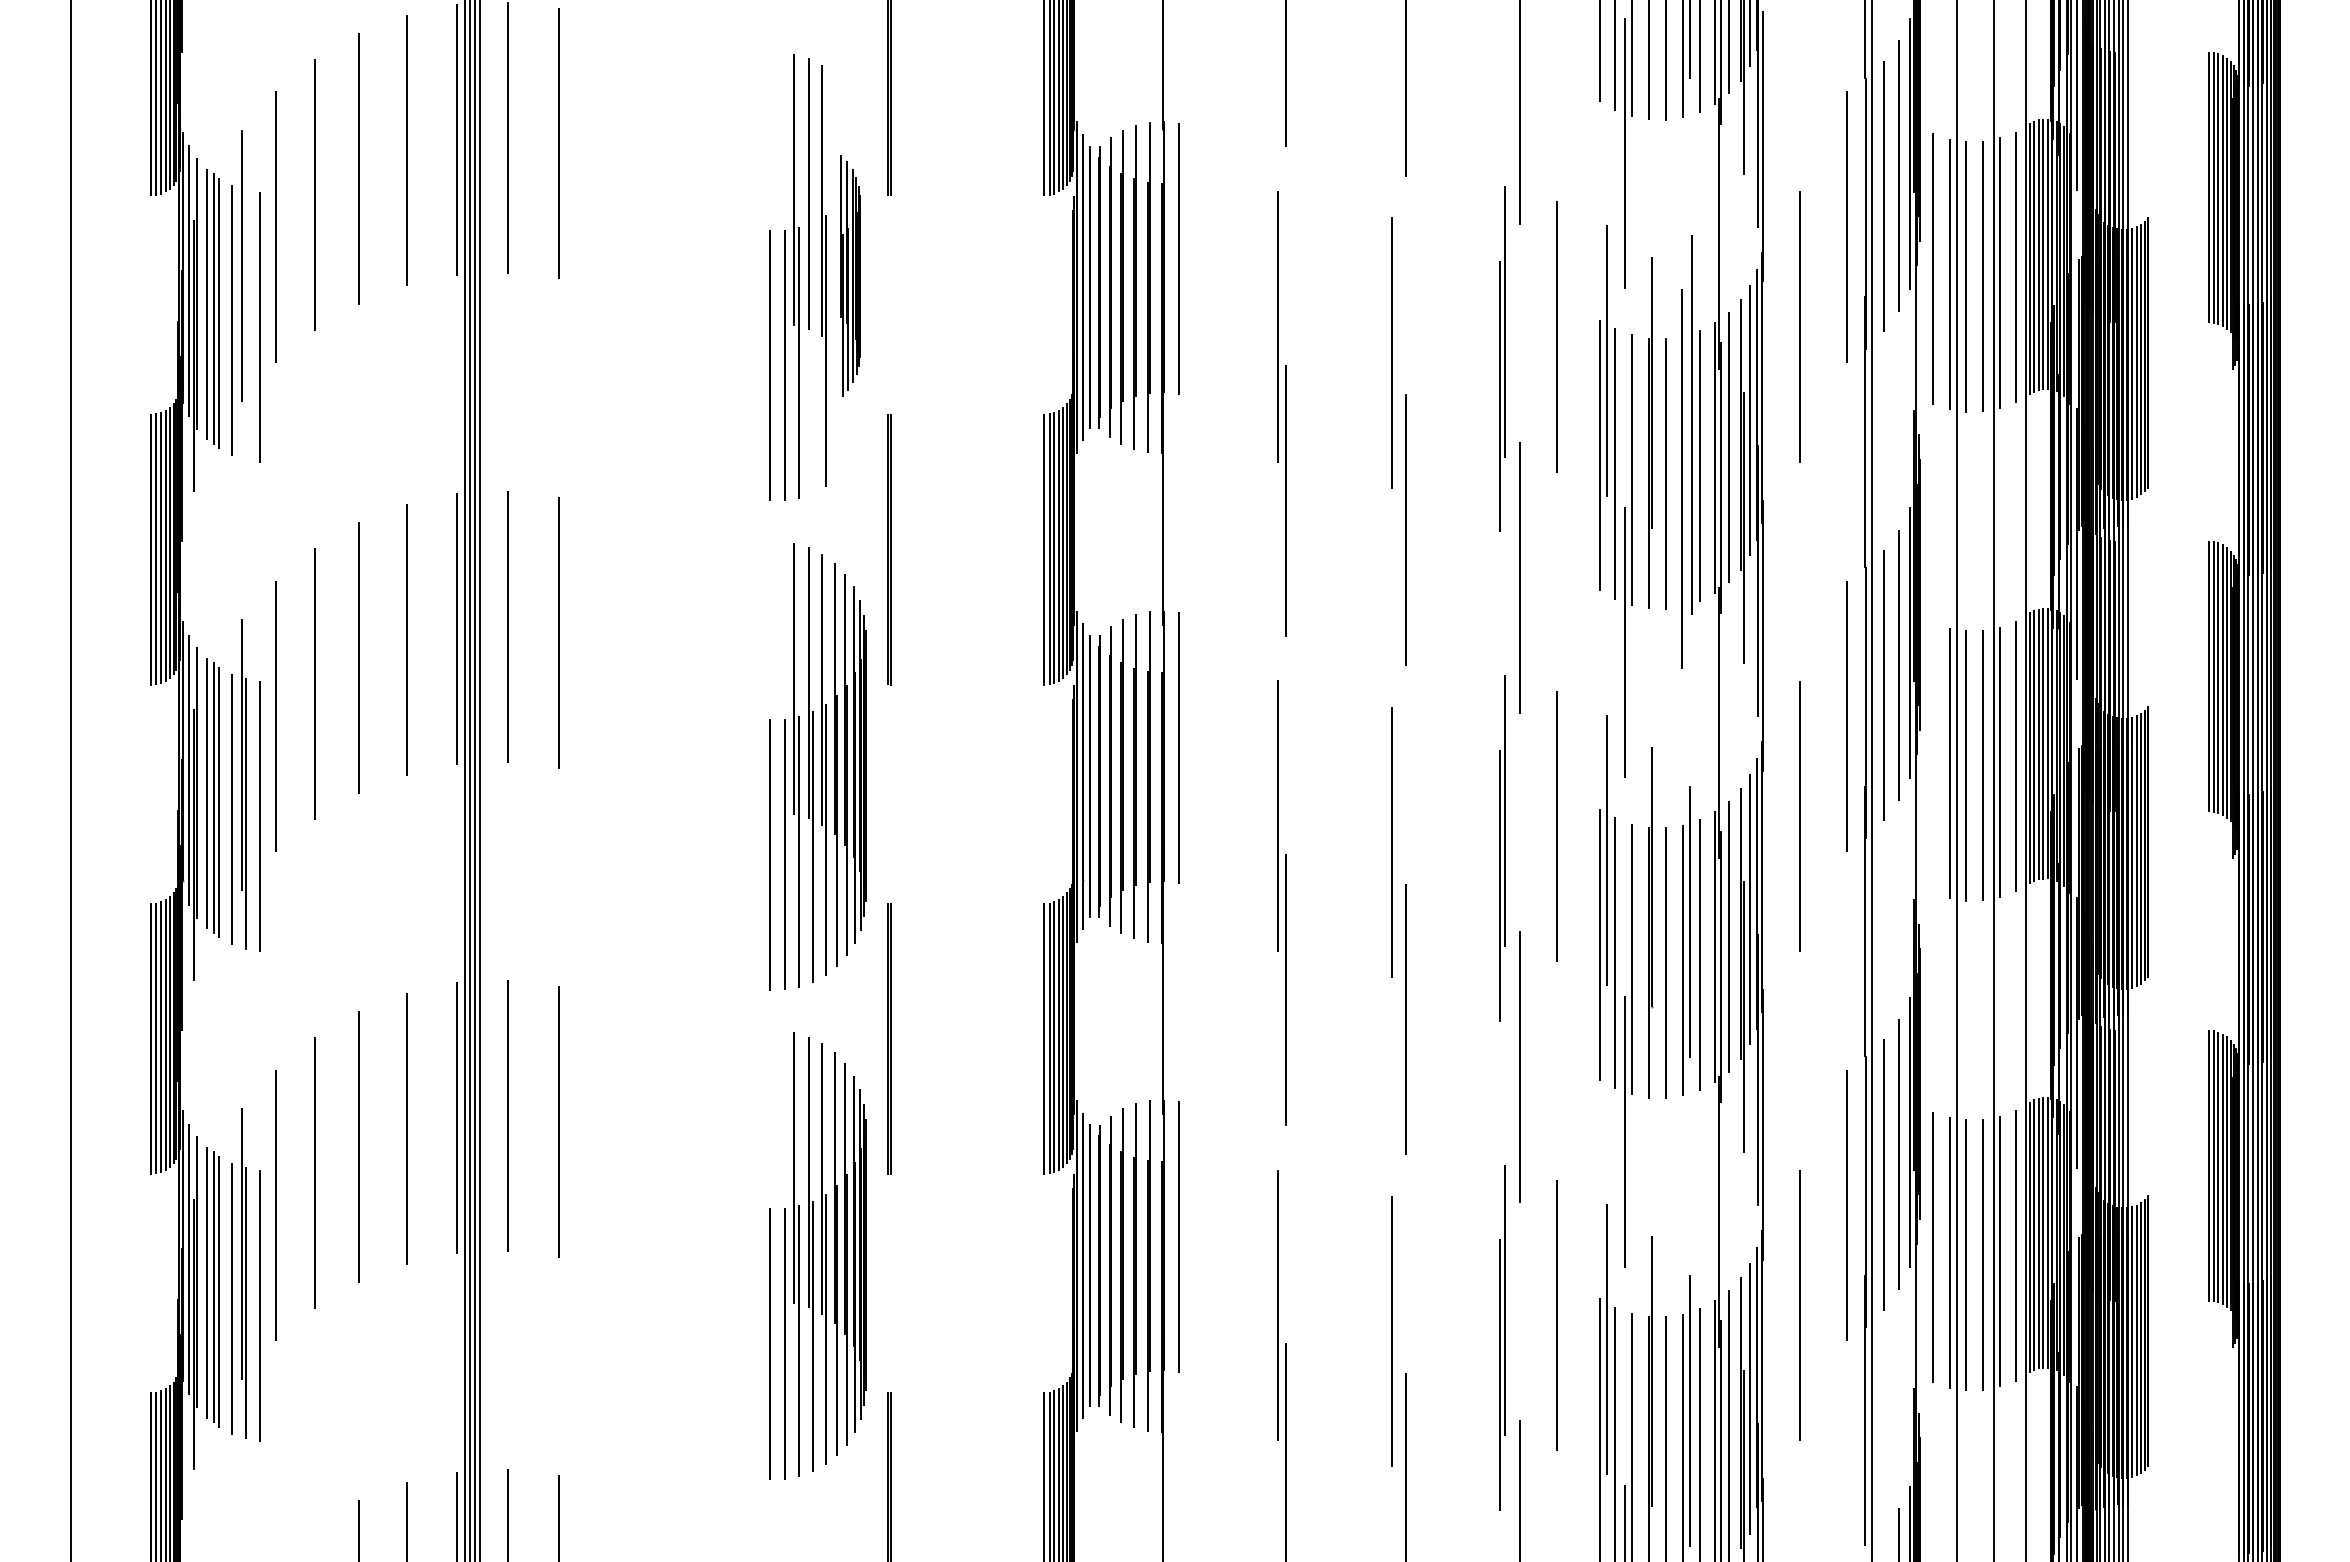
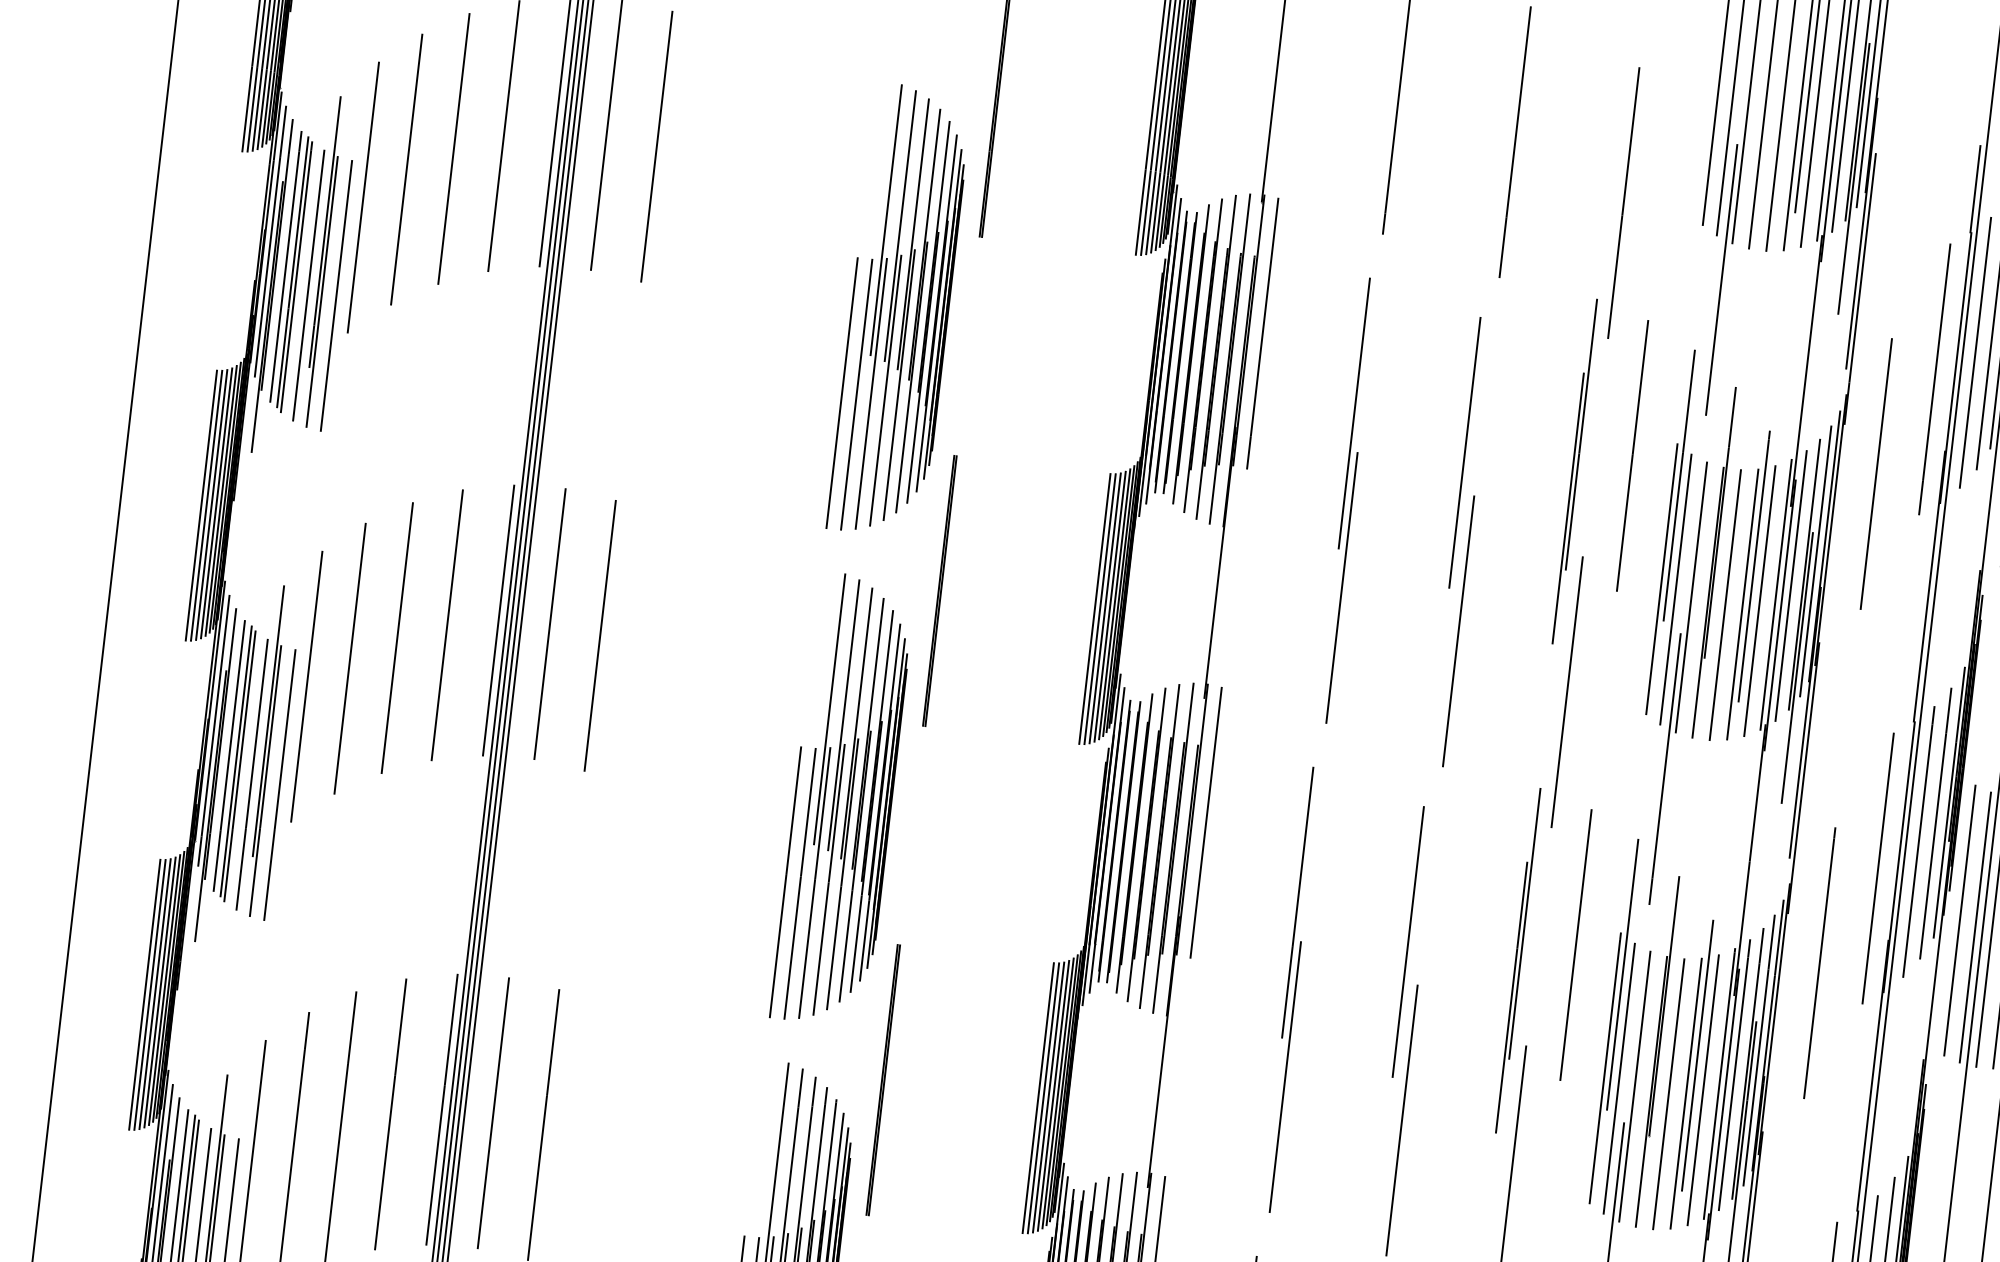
part: (850, 275) -> (932, 312), size x1.67
line: (245, 324) -> (322, 291), added
line: (812, 358) -> (885, 390), added
part: (1686, 451) -> (1748, 585), size x0.71
line: (1933, 758) -> (1959, 920), added

